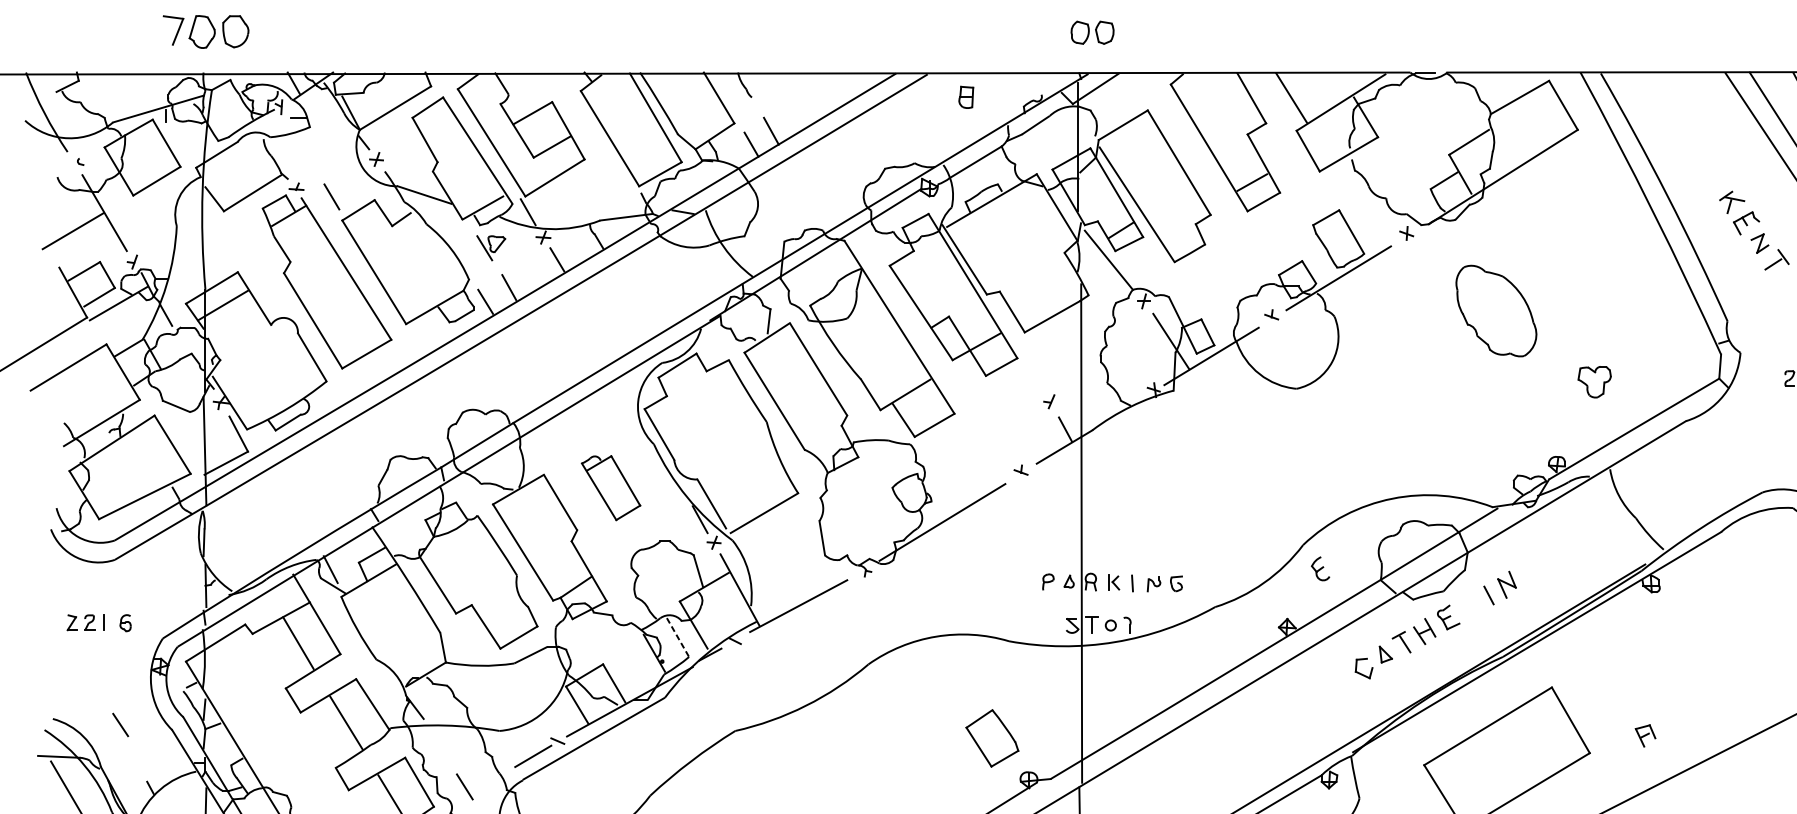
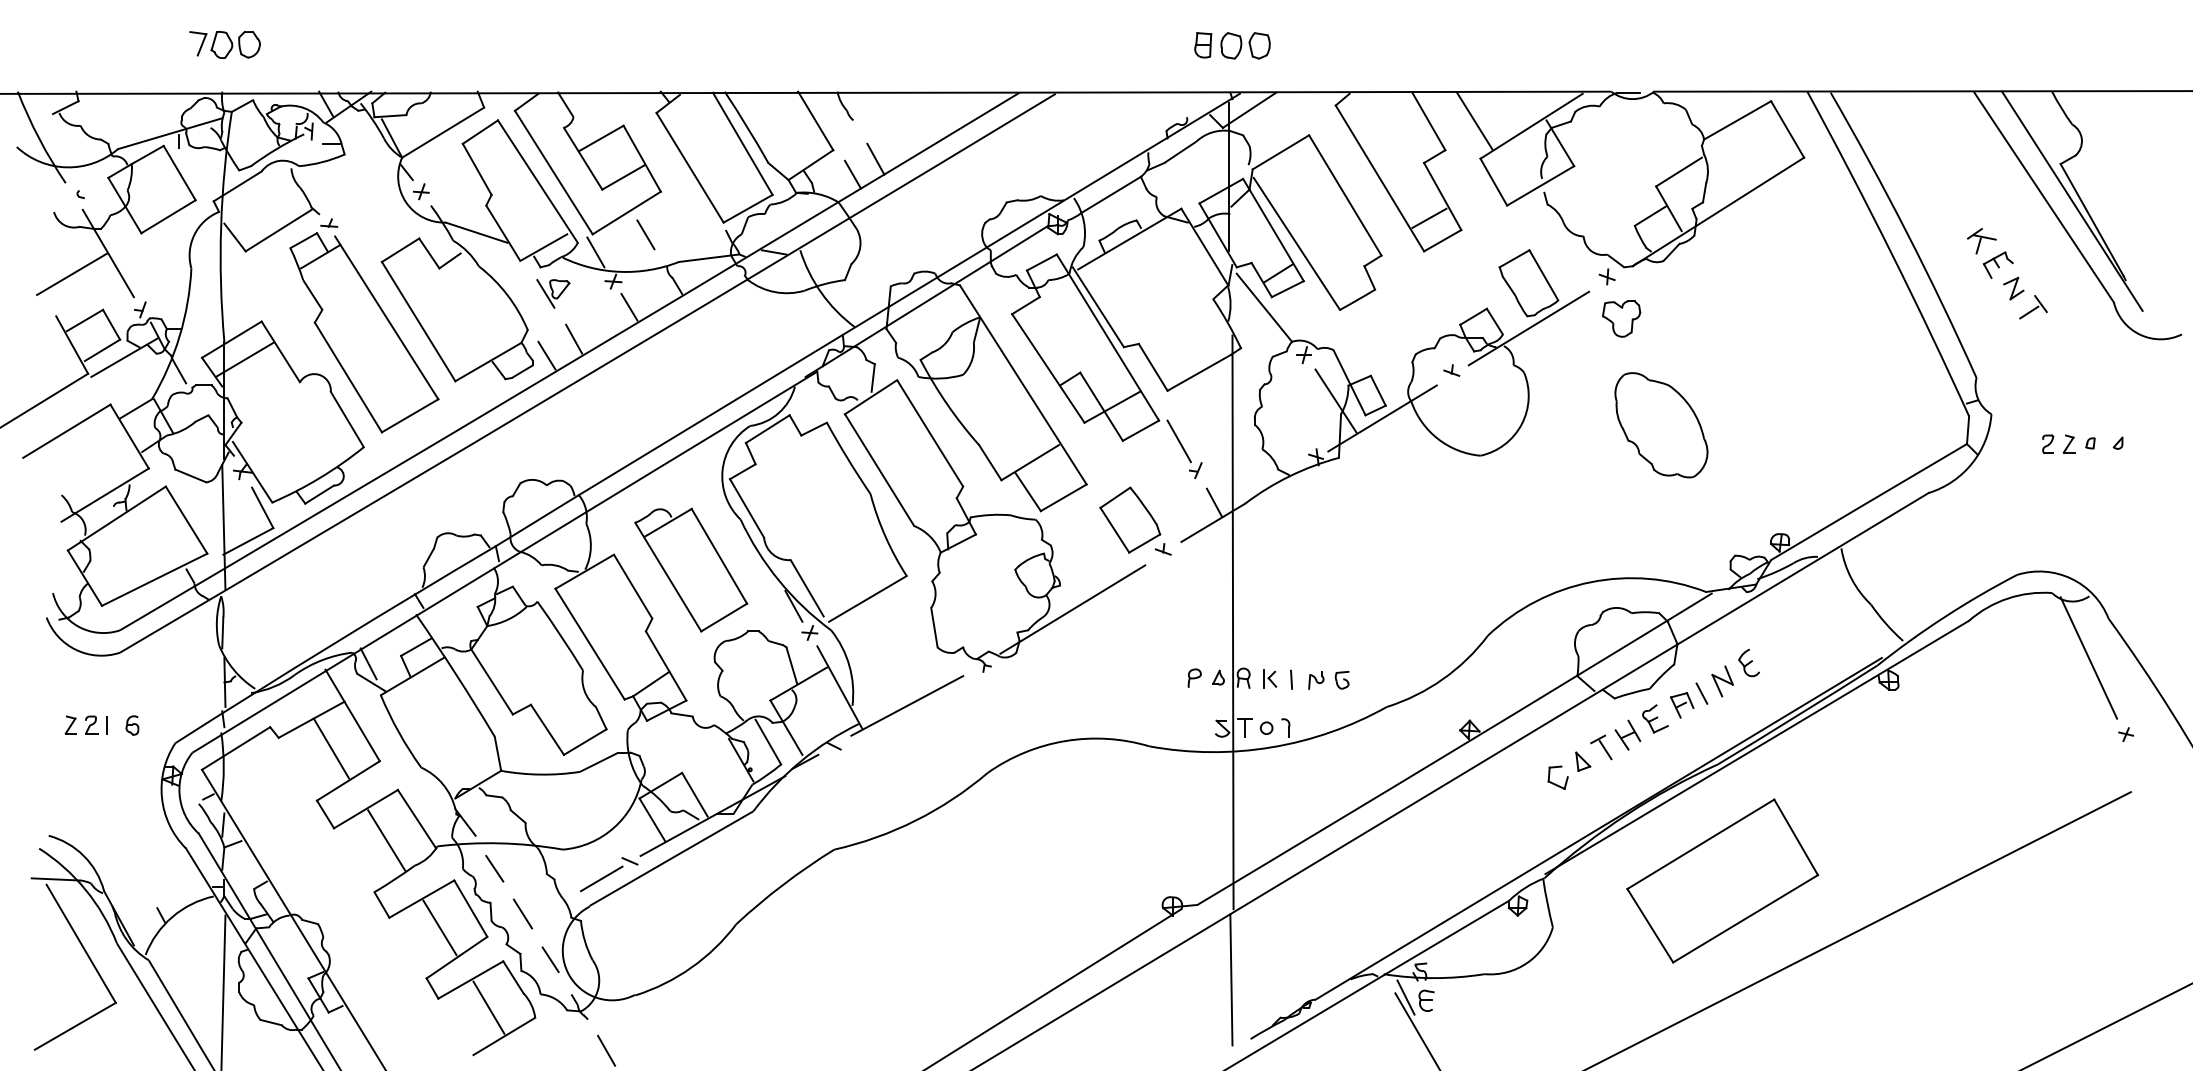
part: (205, 31) -> (224, 44), size x0.71
part: (966, 97) -> (1203, 45), moved
line: (331, 196) -> (645, 234), moved
part: (1496, 311) -> (1661, 425), moved
line: (1034, 376) -> (1178, 441), added
part: (1594, 381) -> (1621, 318), moved
part: (611, 487) -> (691, 569), size x1.67
part: (1320, 568) -> (1748, 662), moved
line: (678, 637) -> (768, 742), dashed -> solid
line: (120, 724) -> (494, 868), moved
part: (1645, 736) -> (1682, 705), moved
part: (992, 737) -> (1130, 519), moved

